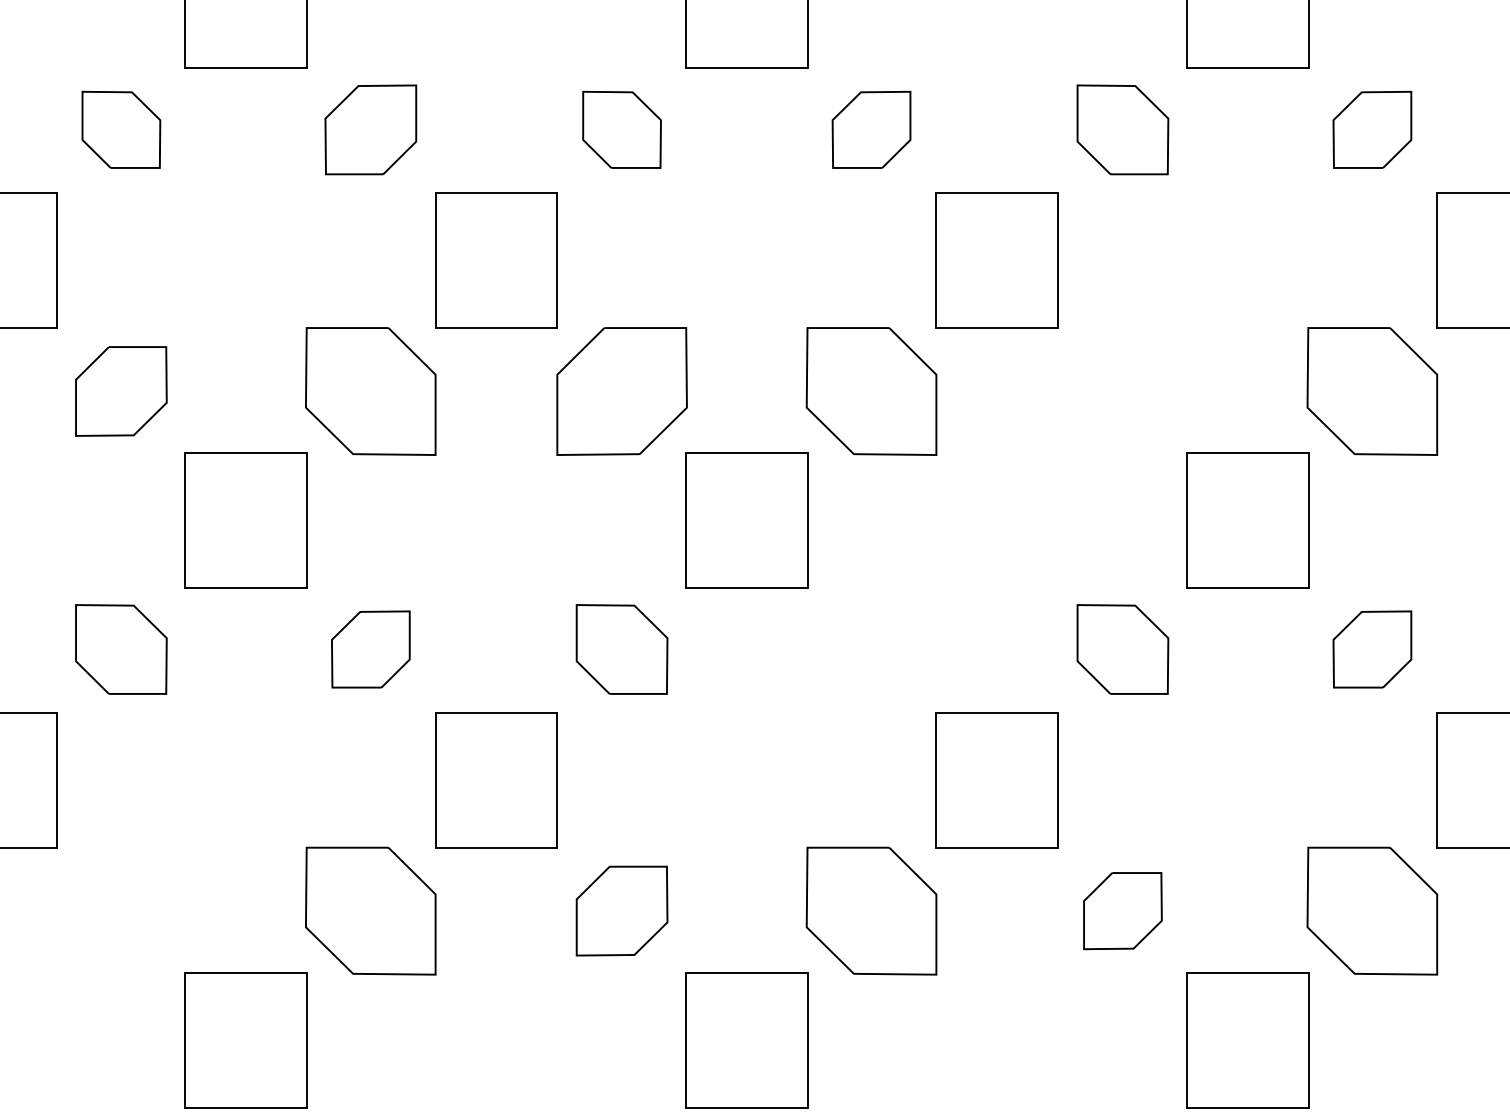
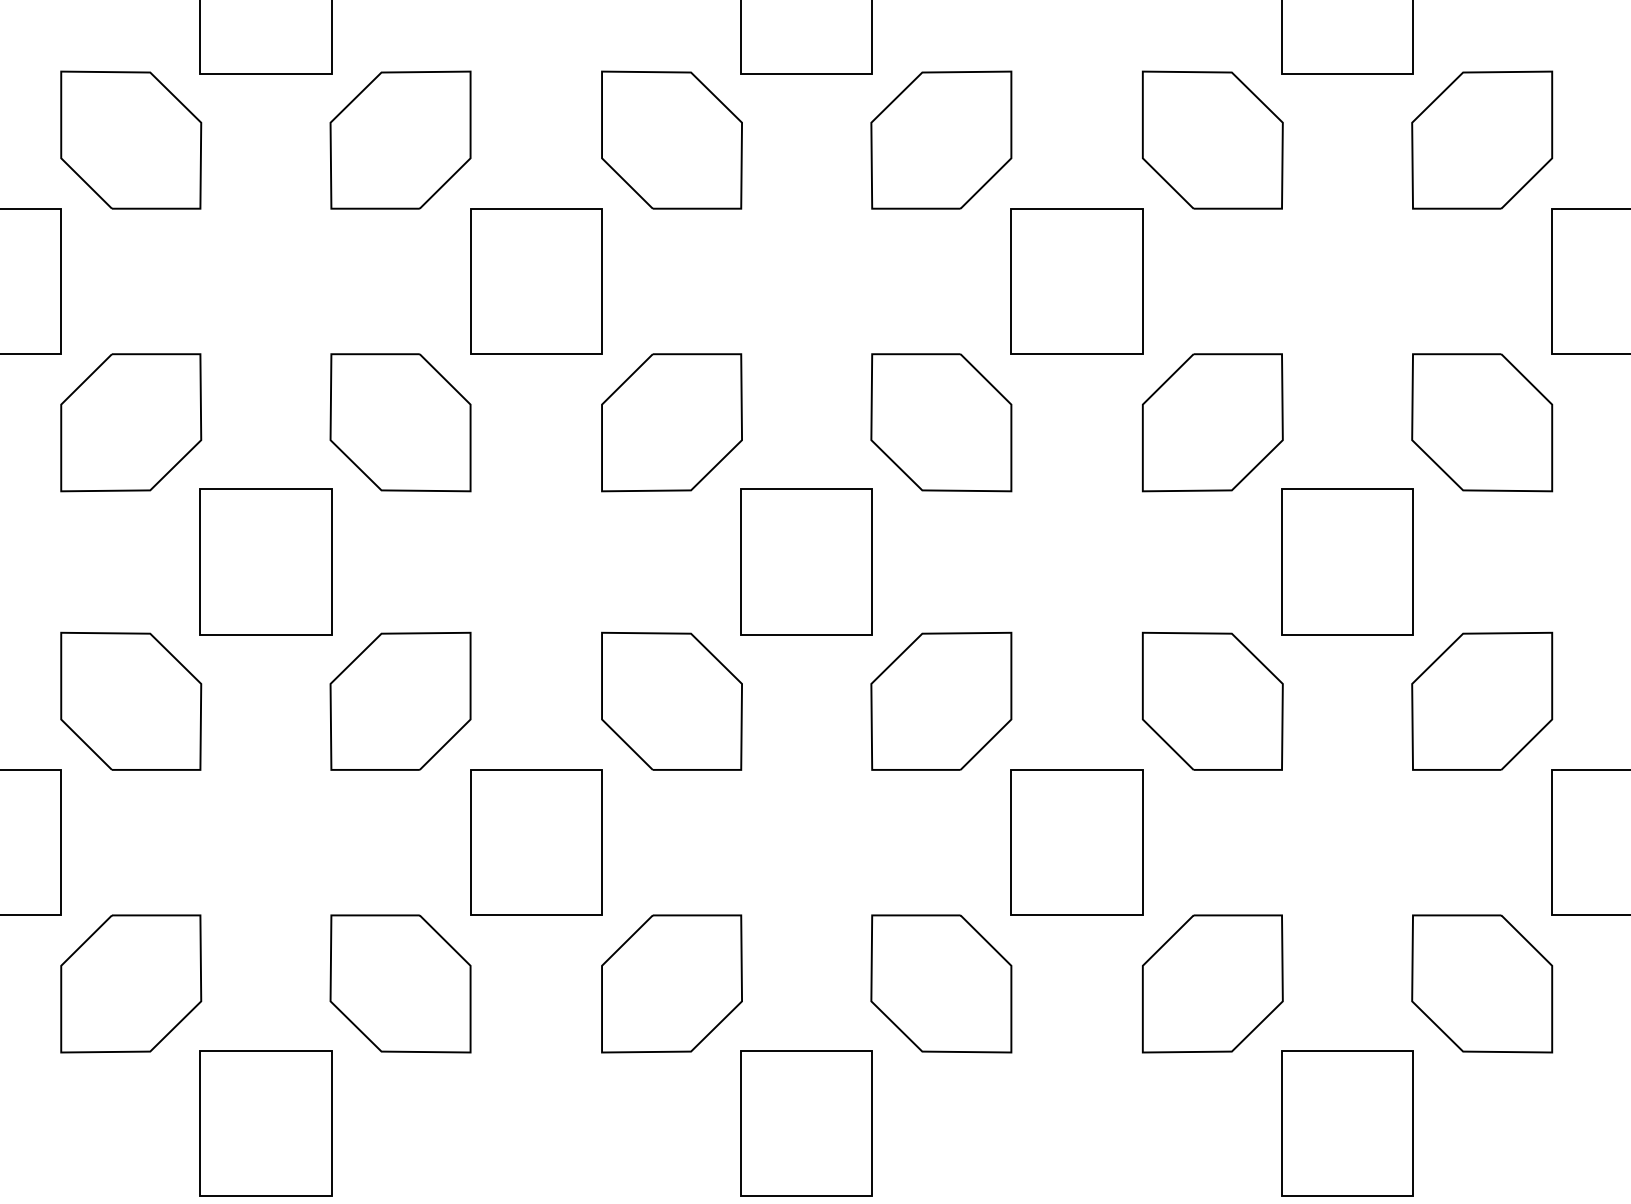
part: (121, 129) -> (131, 139), size x1.67
part: (370, 129) -> (400, 139), size x1.43
part: (621, 129) -> (671, 139), size x1.67
part: (871, 129) -> (941, 139), size x1.67
part: (1122, 129) -> (1212, 139), size x1.43
part: (1372, 129) -> (1482, 139), size x1.67
part: (121, 391) -> (131, 422), size x1.43
part: (1122, 391) -> (1212, 422), added
part: (121, 649) -> (131, 701), size x1.43
part: (370, 649) -> (400, 701), size x1.67
part: (621, 649) -> (671, 701), size x1.43
part: (871, 649) -> (941, 701), added
part: (1122, 649) -> (1212, 701), size x1.43
part: (1372, 649) -> (1482, 701), size x1.67
part: (121, 910) -> (131, 983), added
part: (621, 910) -> (671, 983), size x1.43
part: (1122, 910) -> (1212, 983), size x1.67

